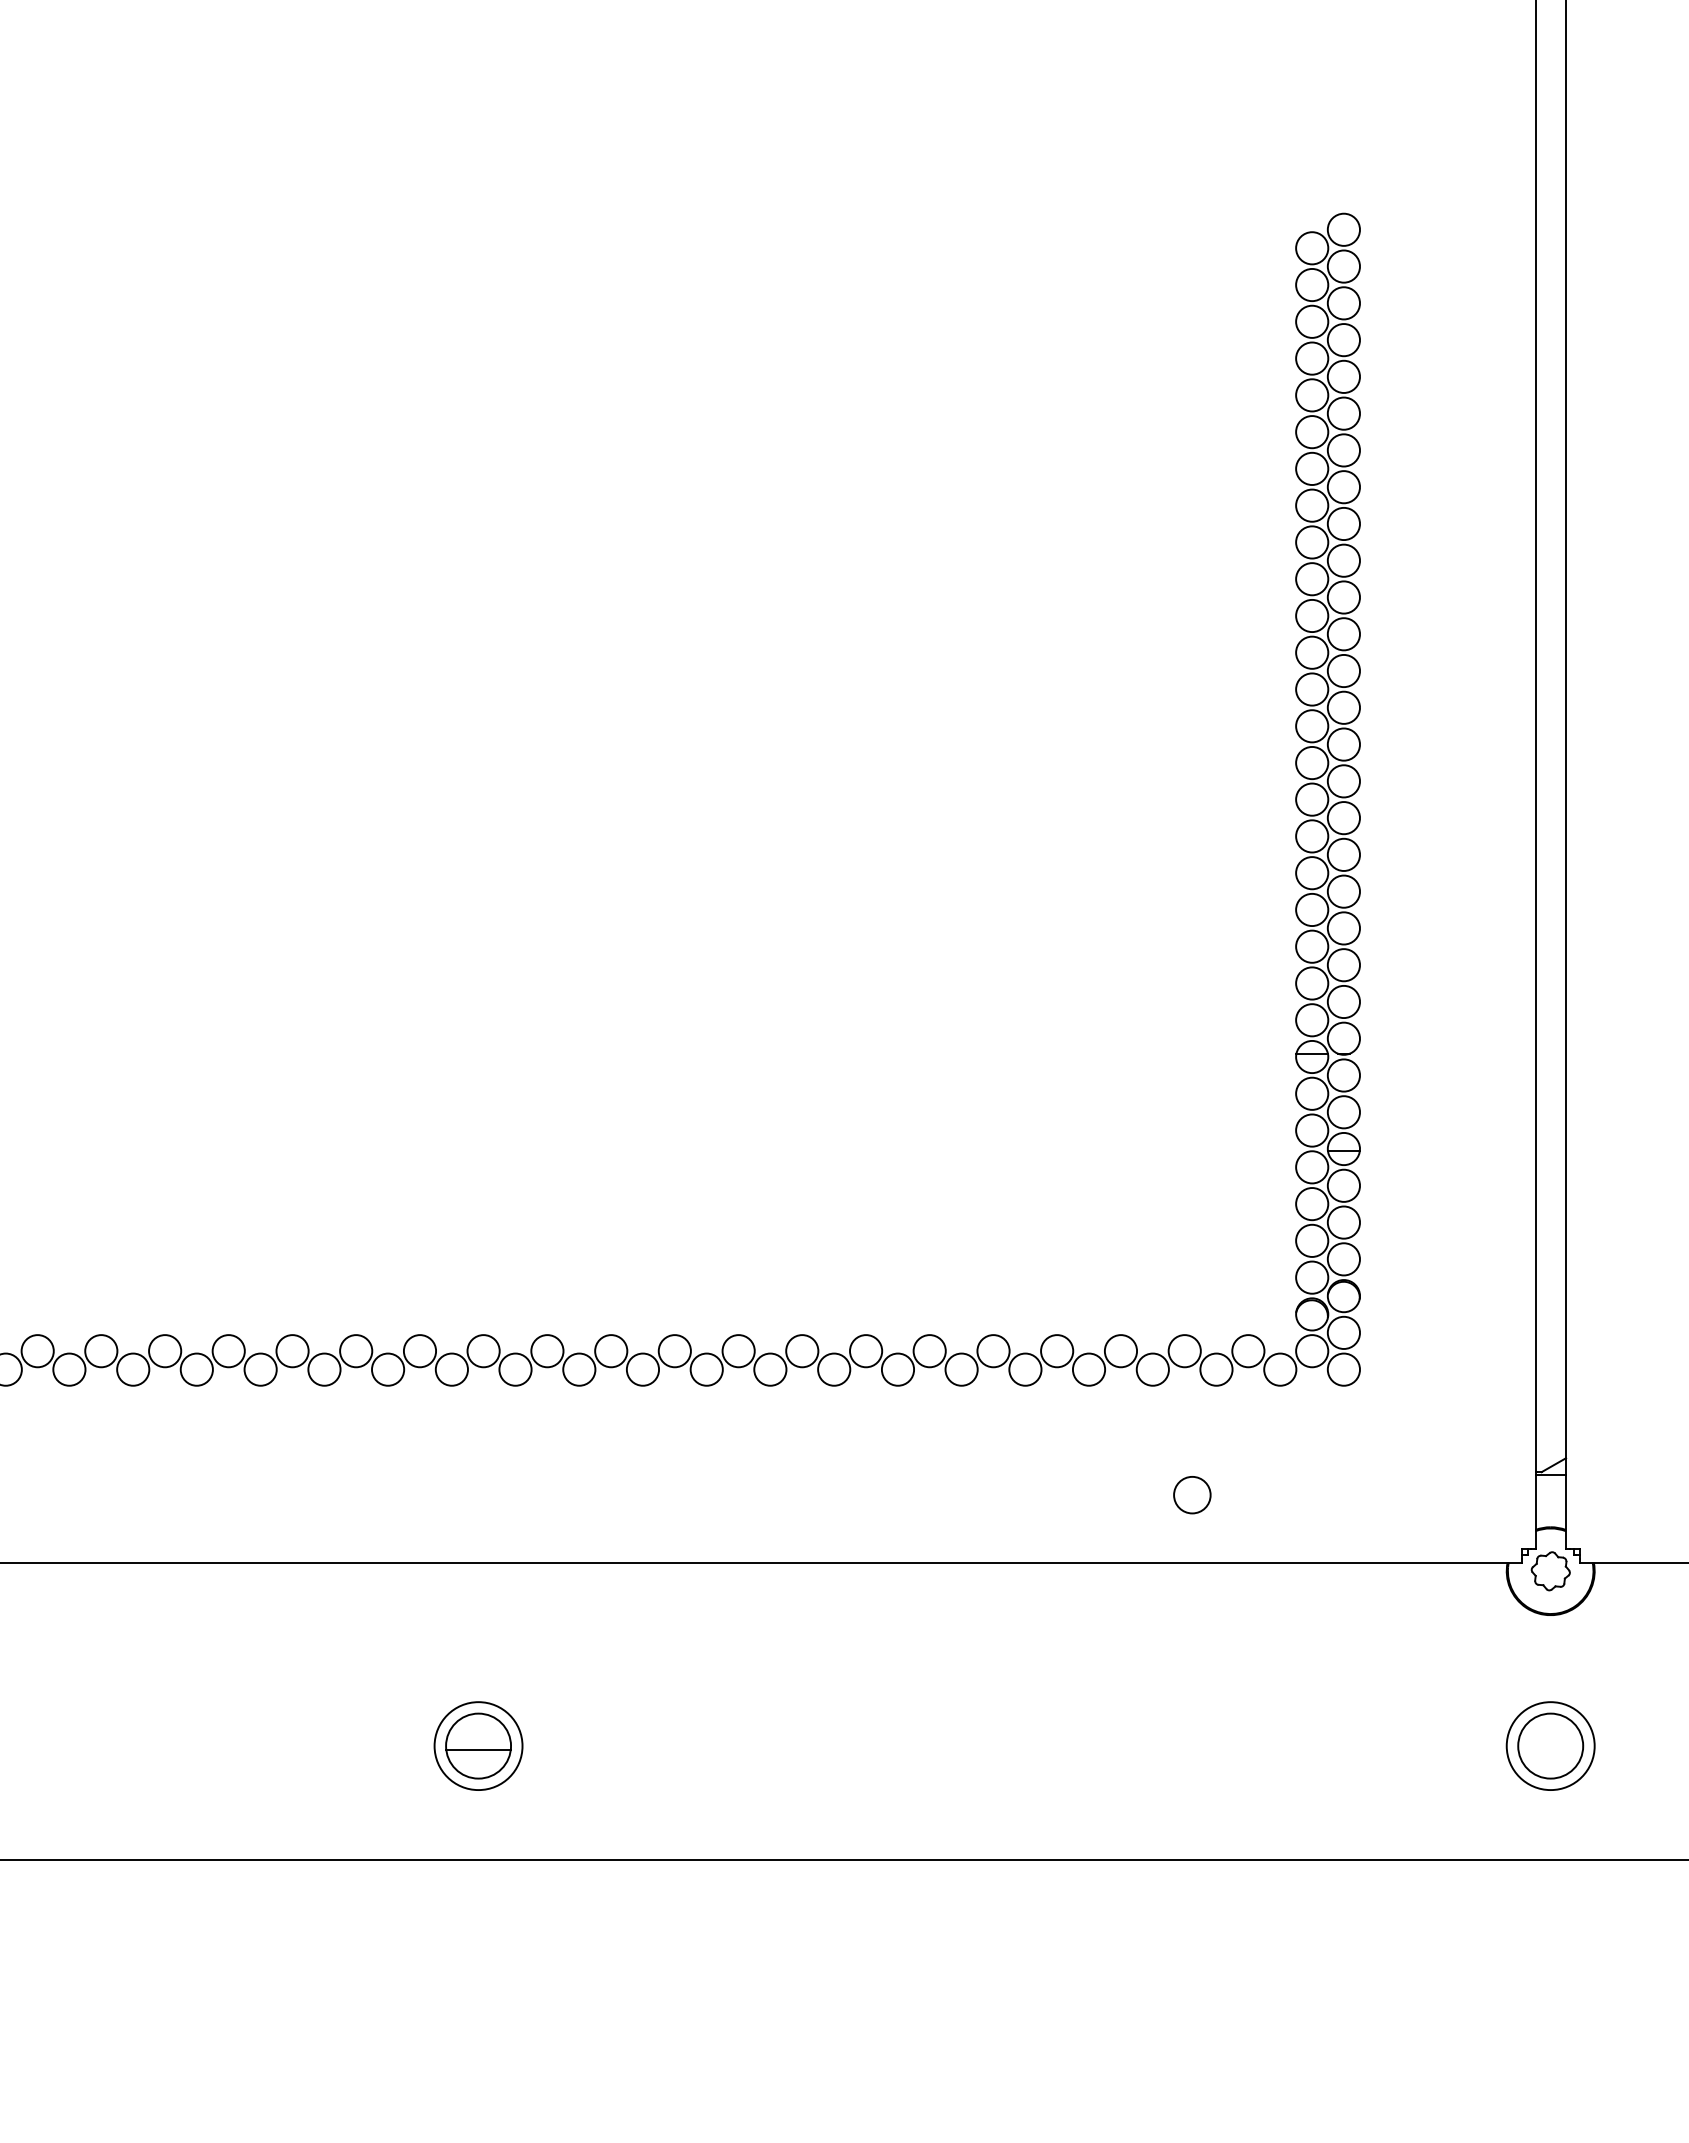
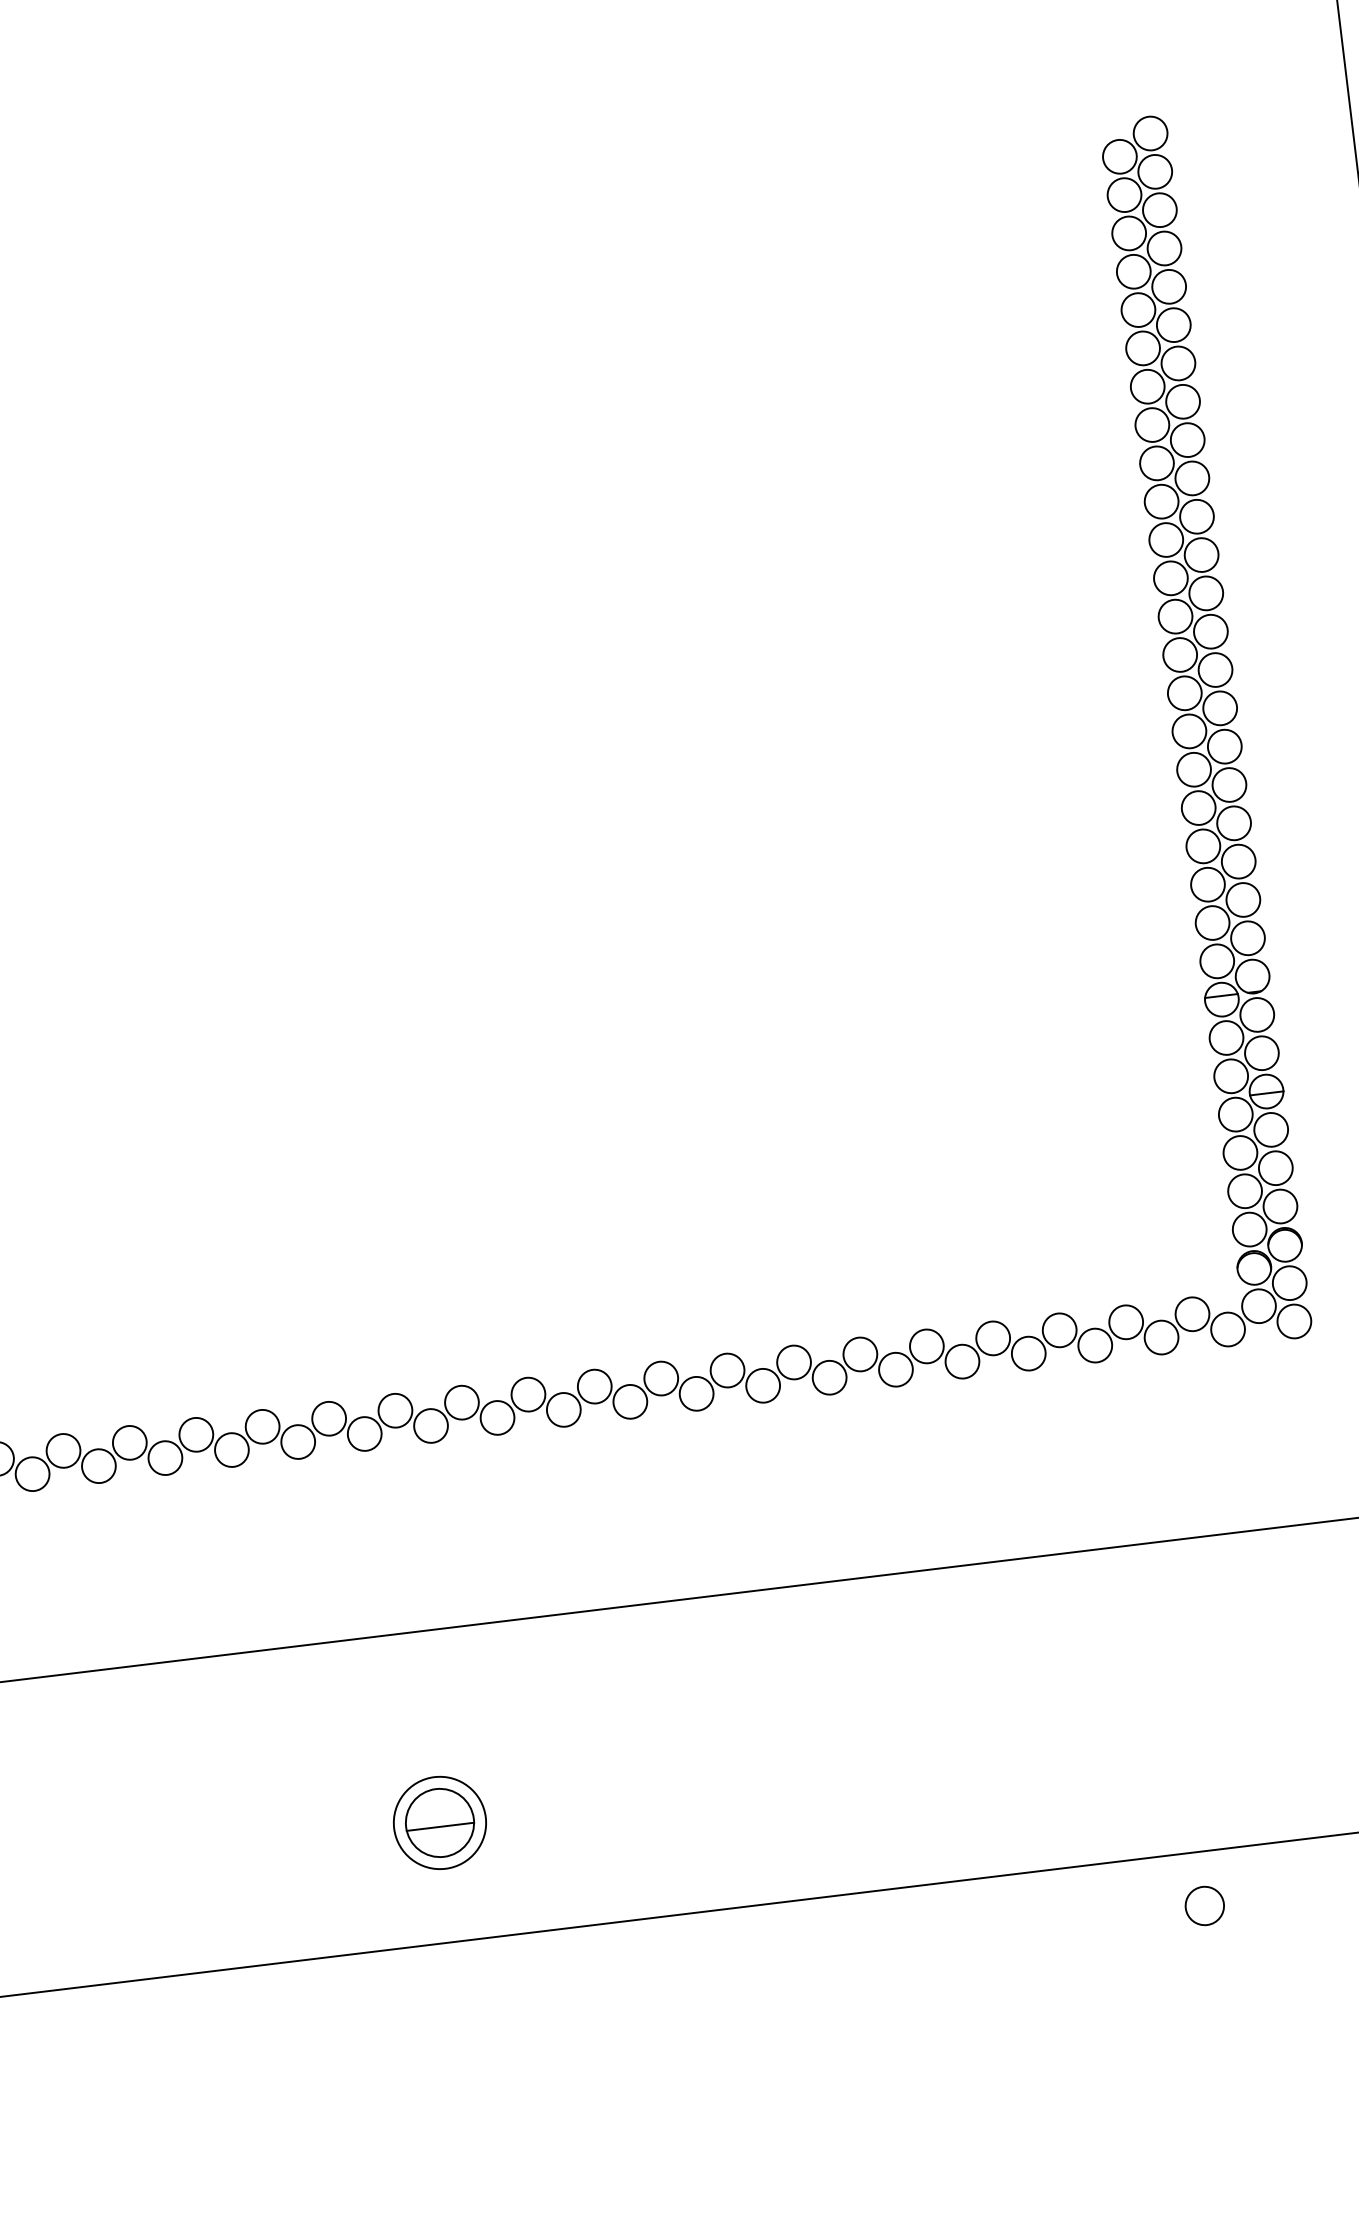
circle: (1192, 1495) -> (1205, 1906), moved

